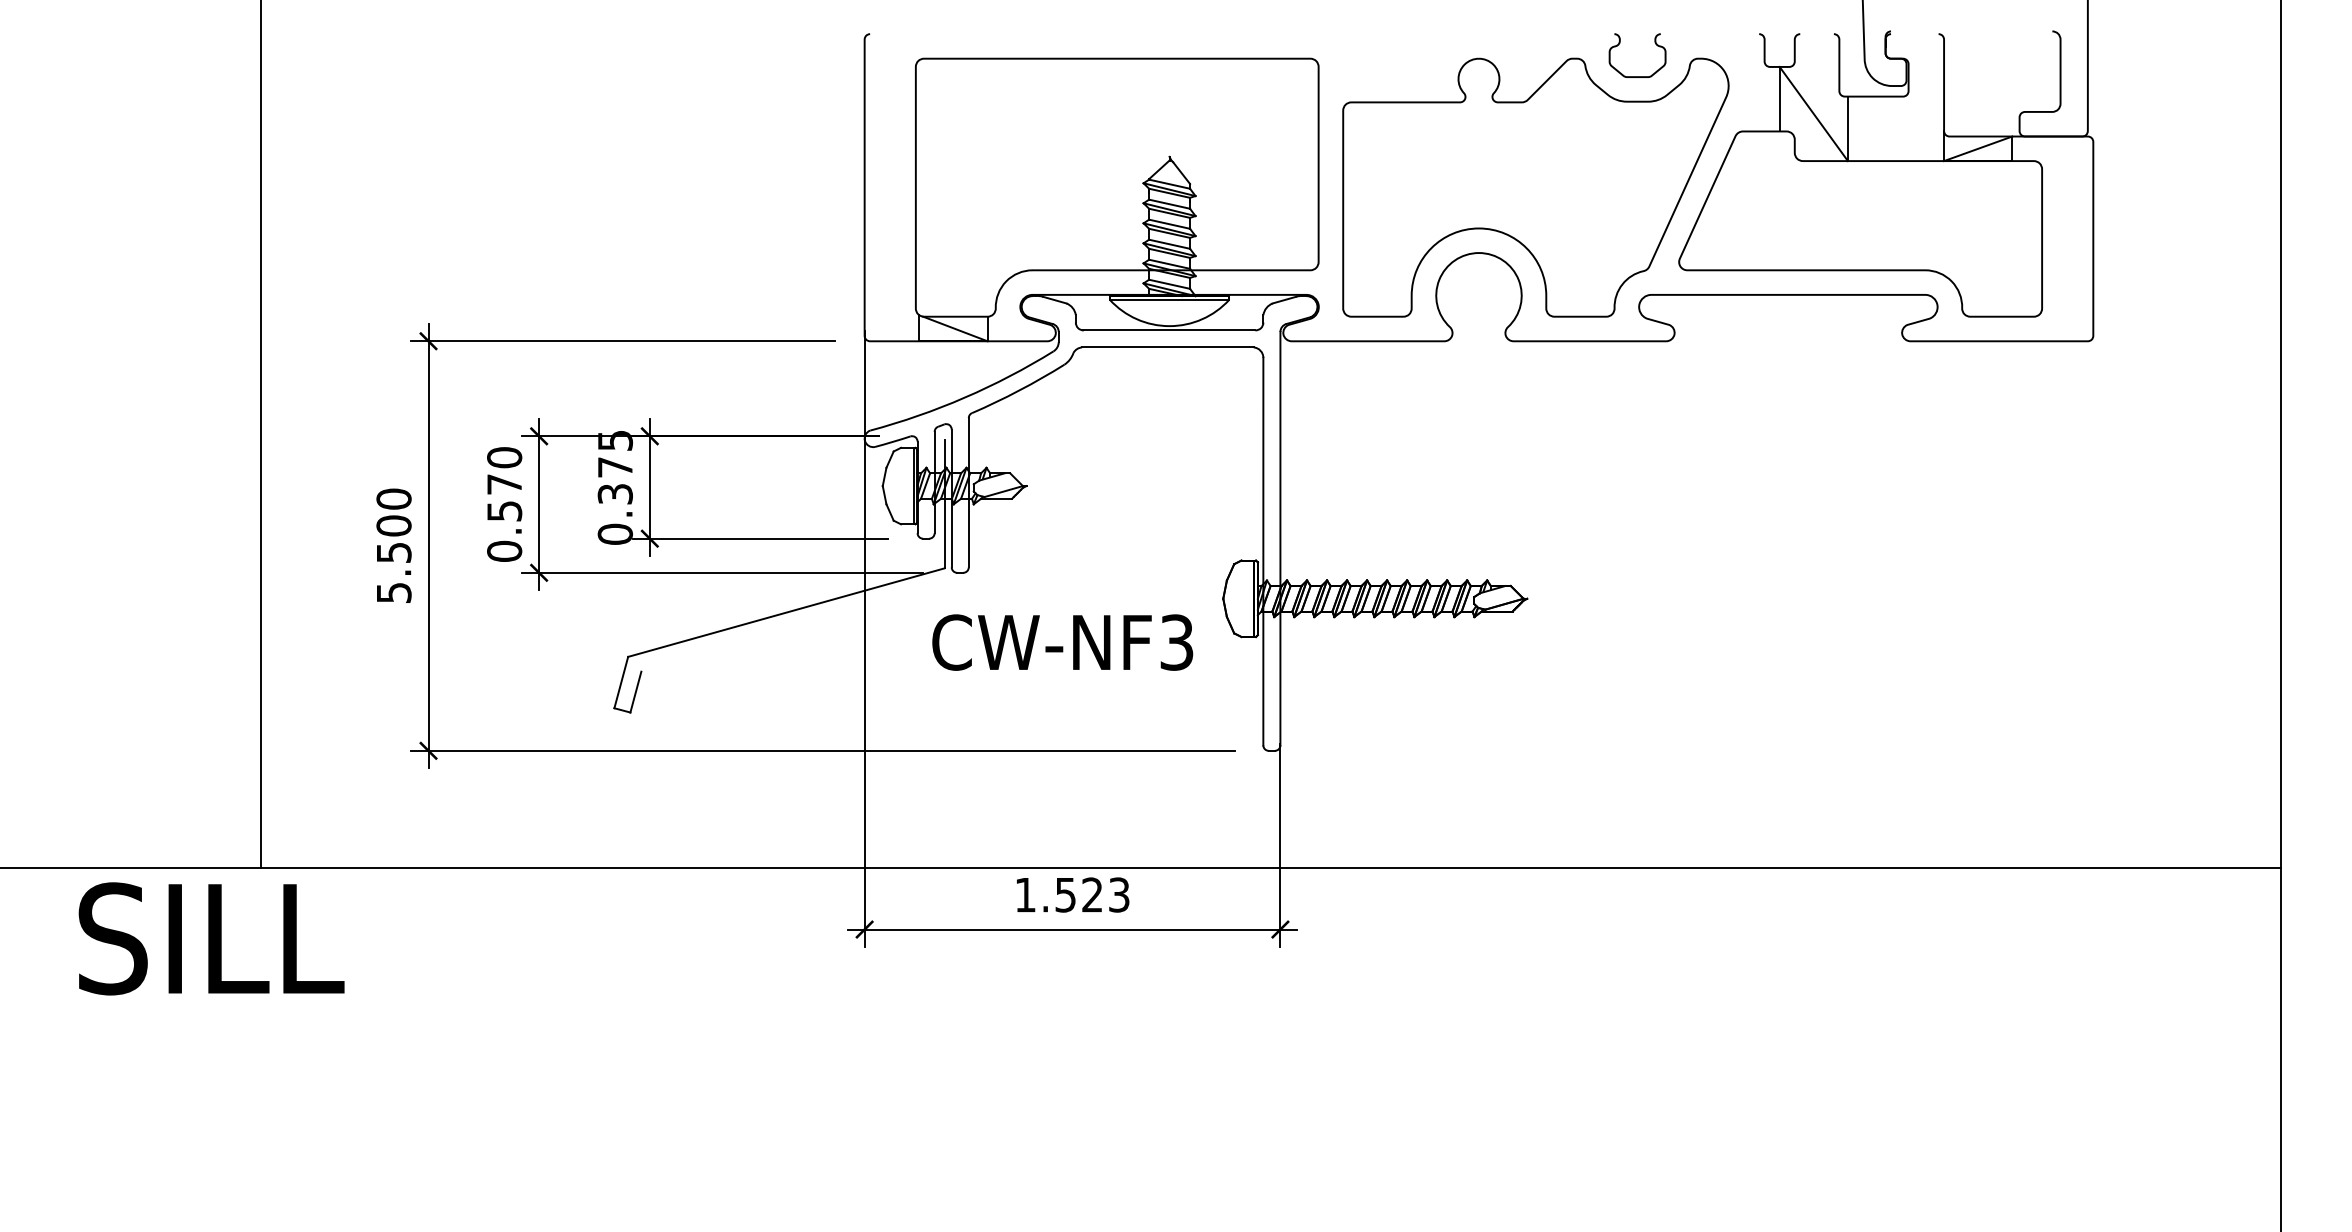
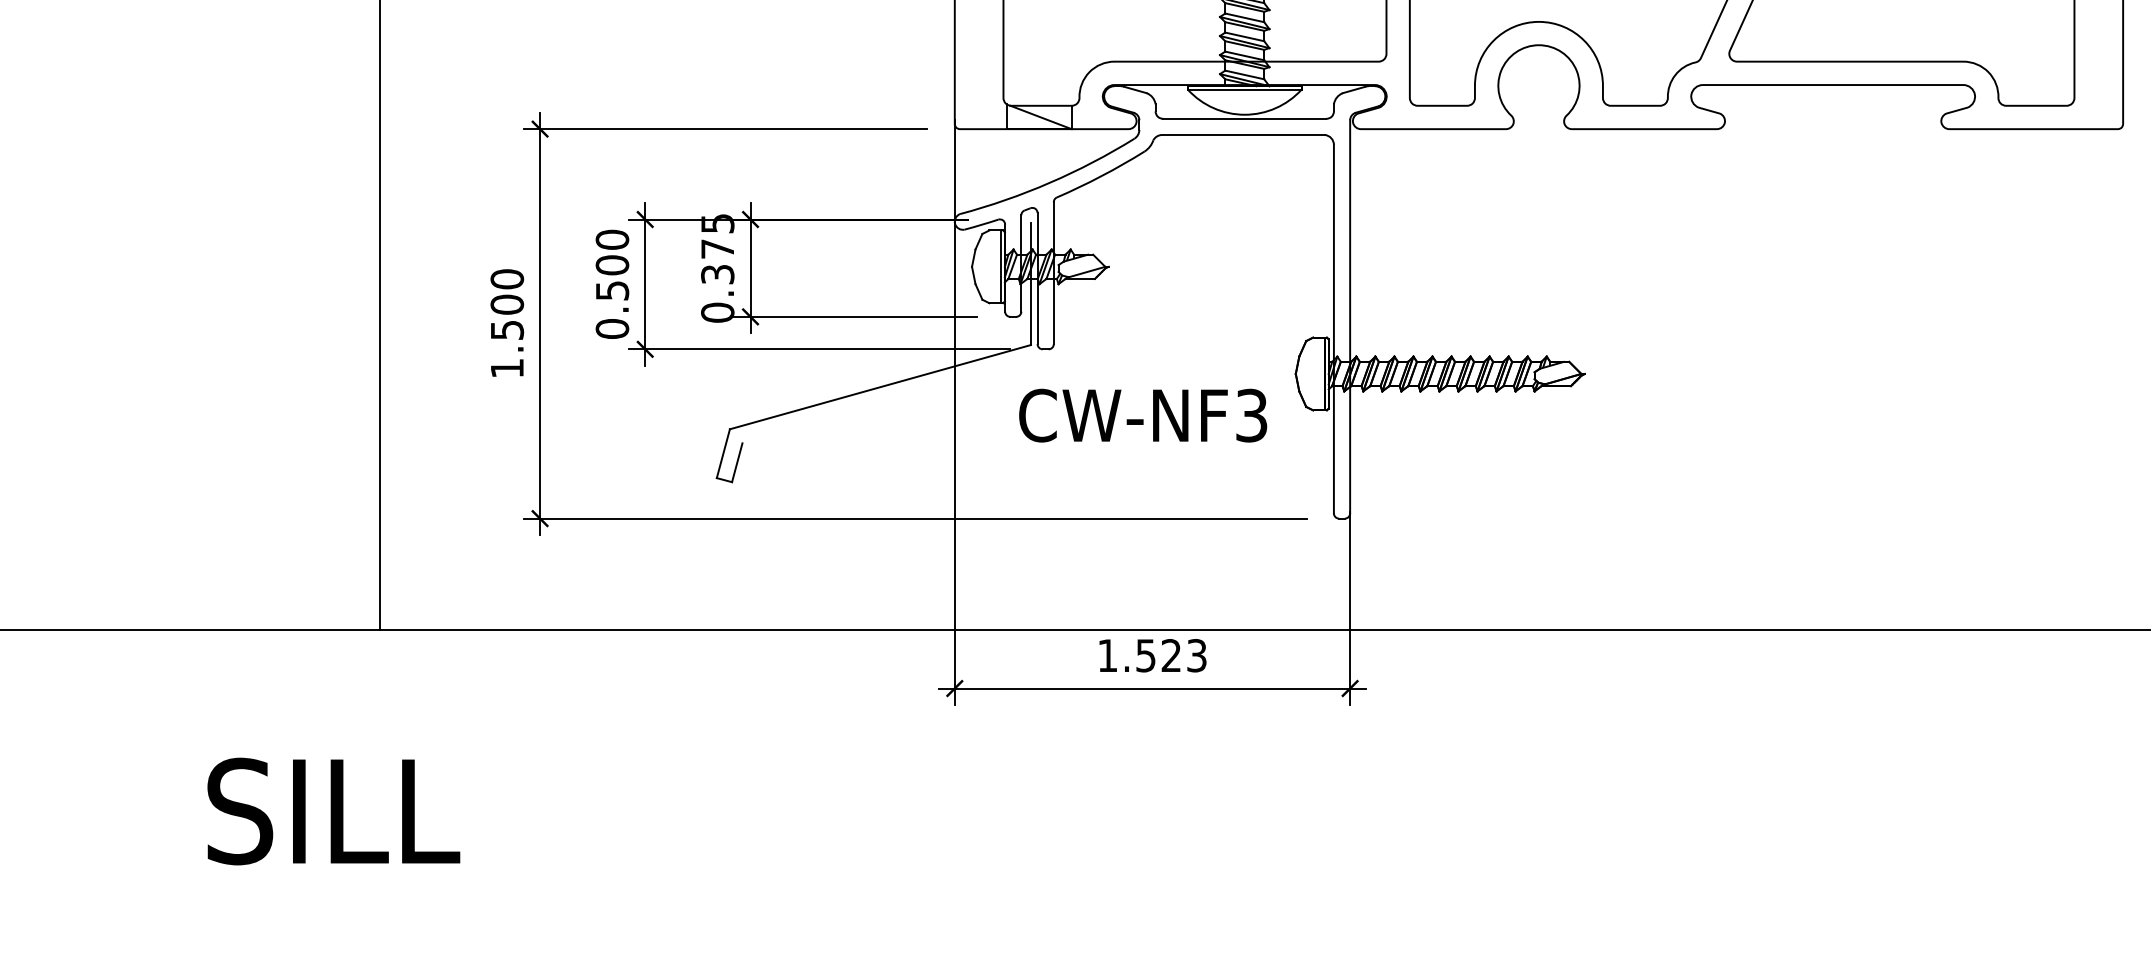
text: (504, 483) -> (612, 264), 0.570 -> 0.500
text: (394, 592) -> (507, 368), 5.500 -> 1.500
text: (211, 938) -> (333, 811), moved

